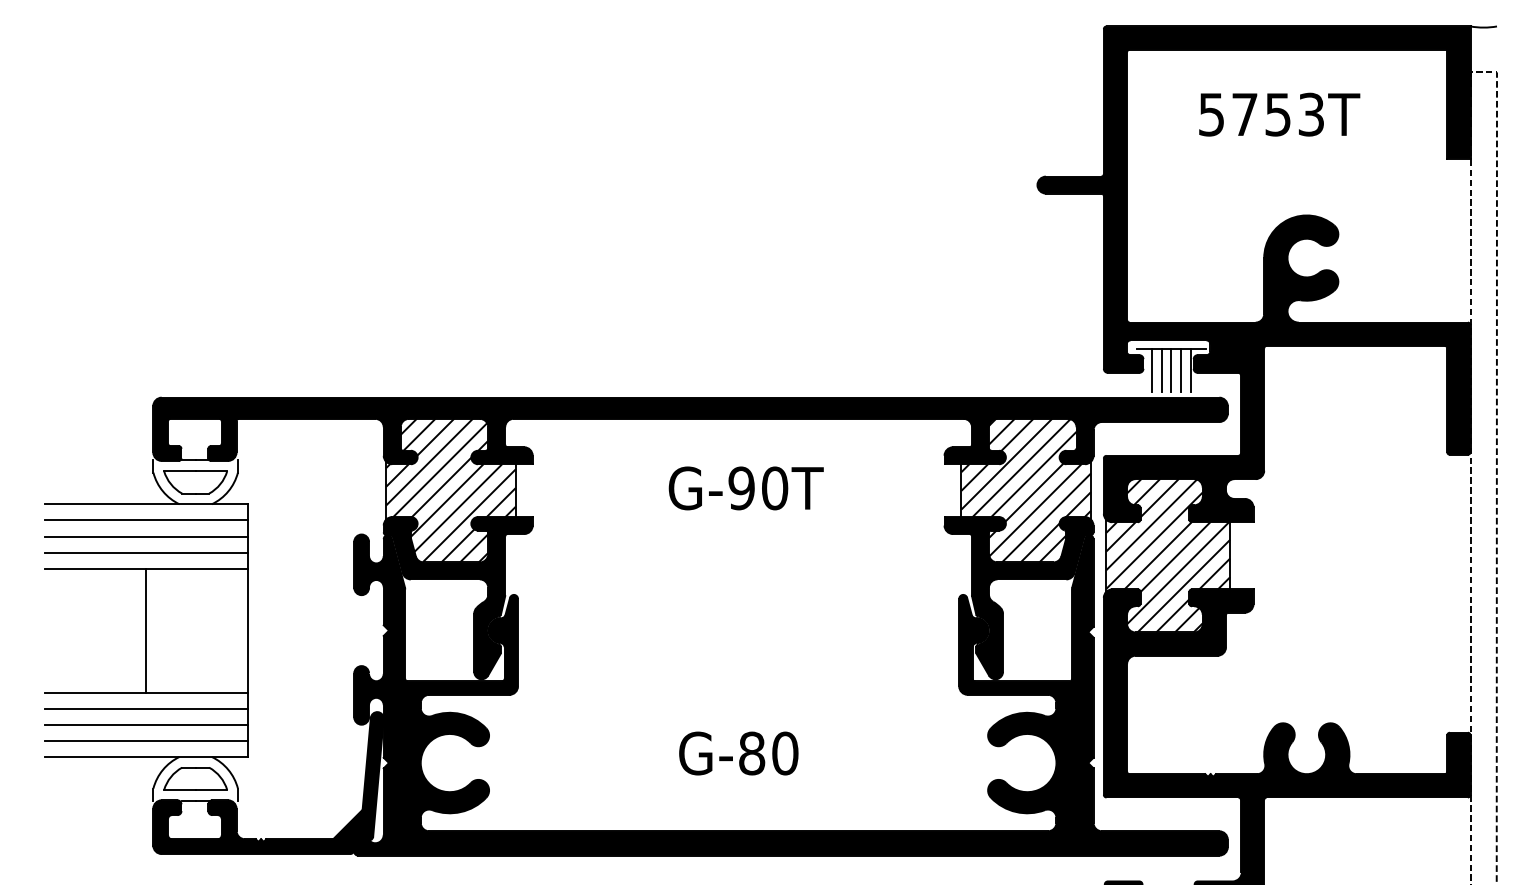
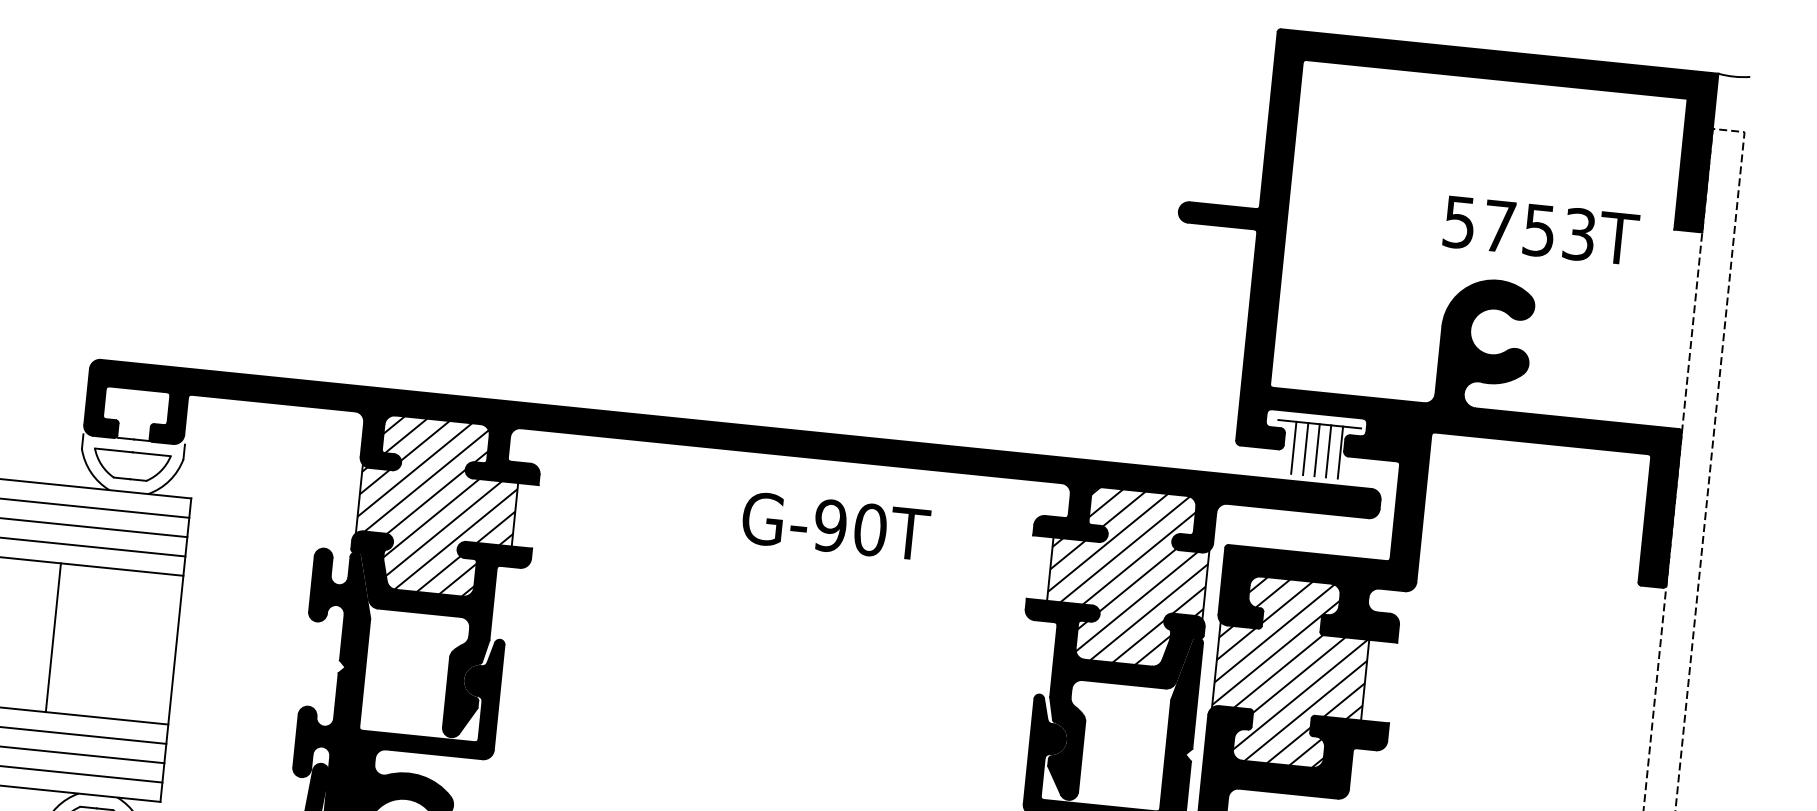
text: (1279, 114) -> (1541, 230), moved
text: (745, 488) -> (835, 526), moved

